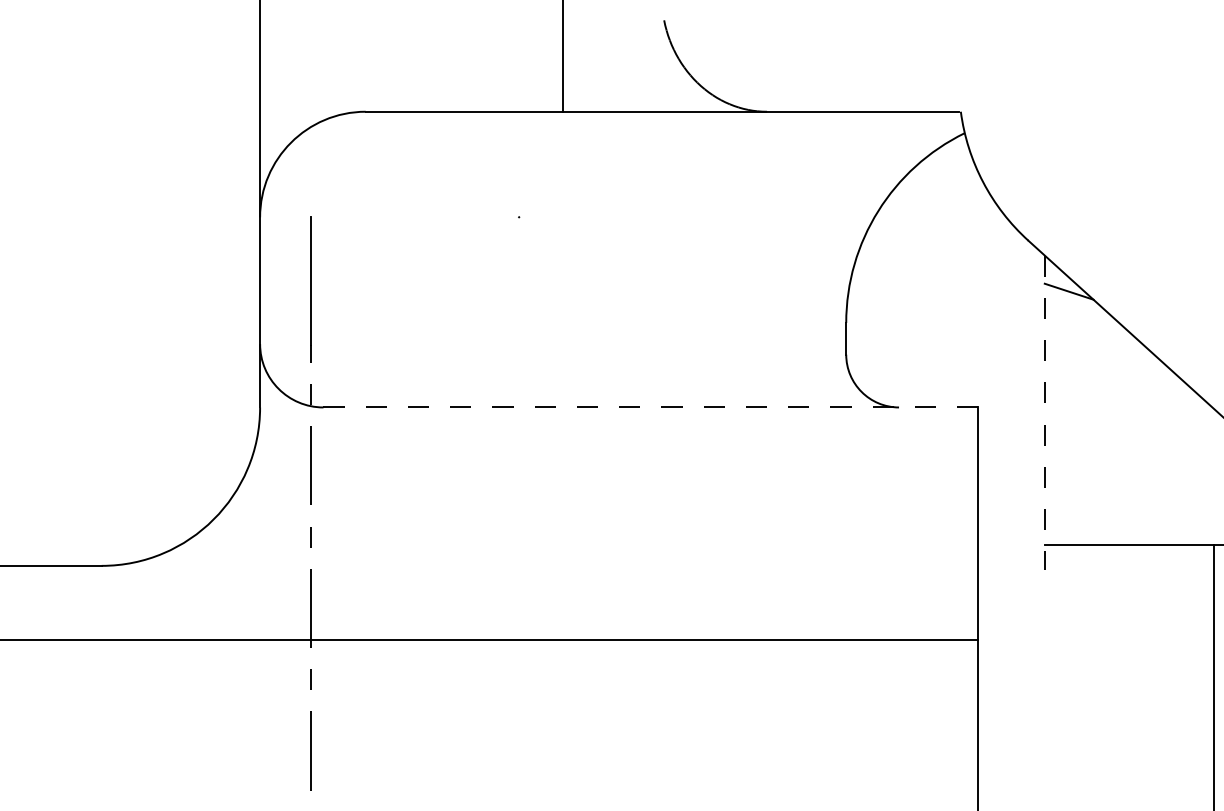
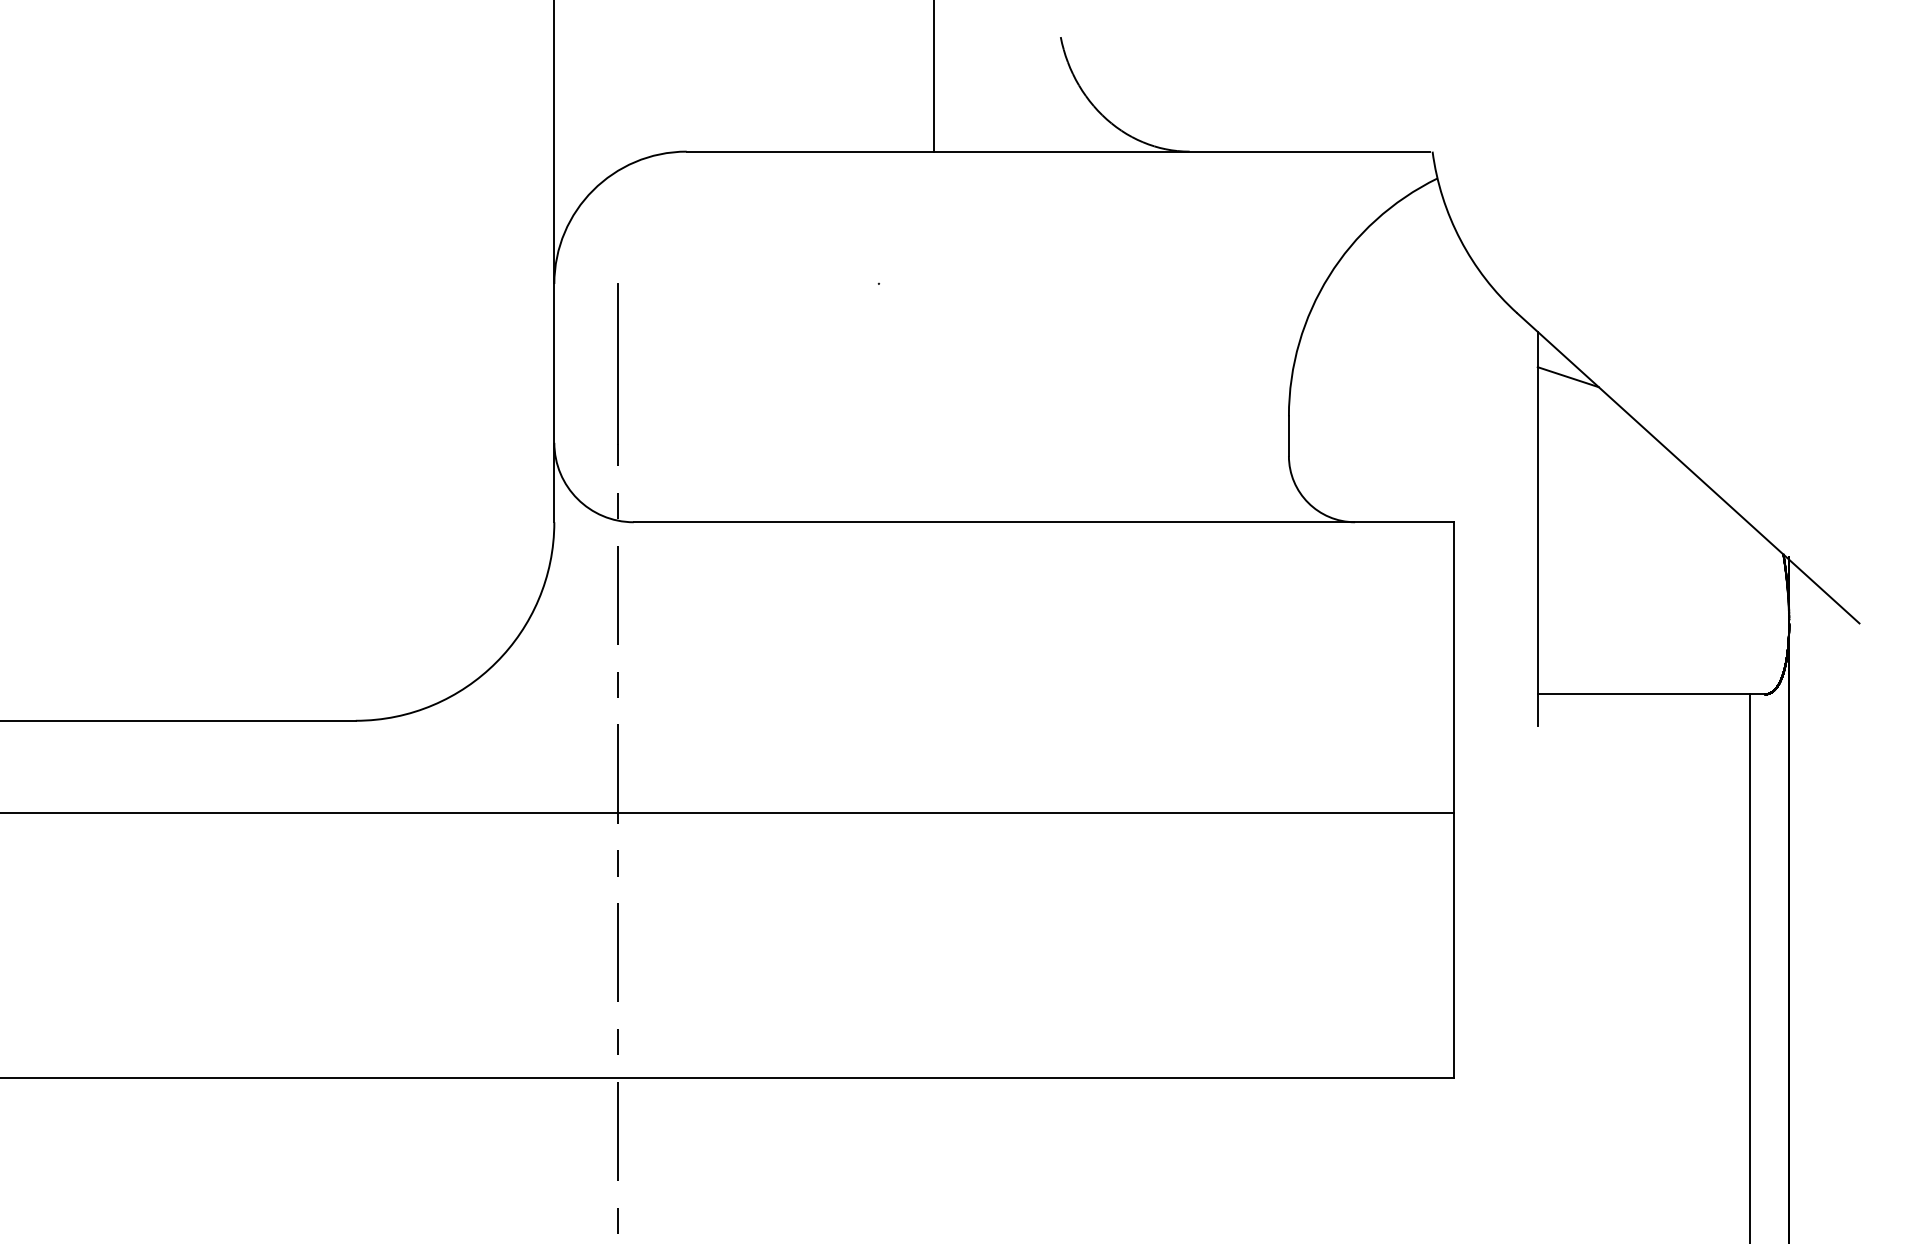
line: (651, 407) -> (1044, 522), dashed -> solid
line: (1044, 413) -> (1537, 529), dashed -> solid

